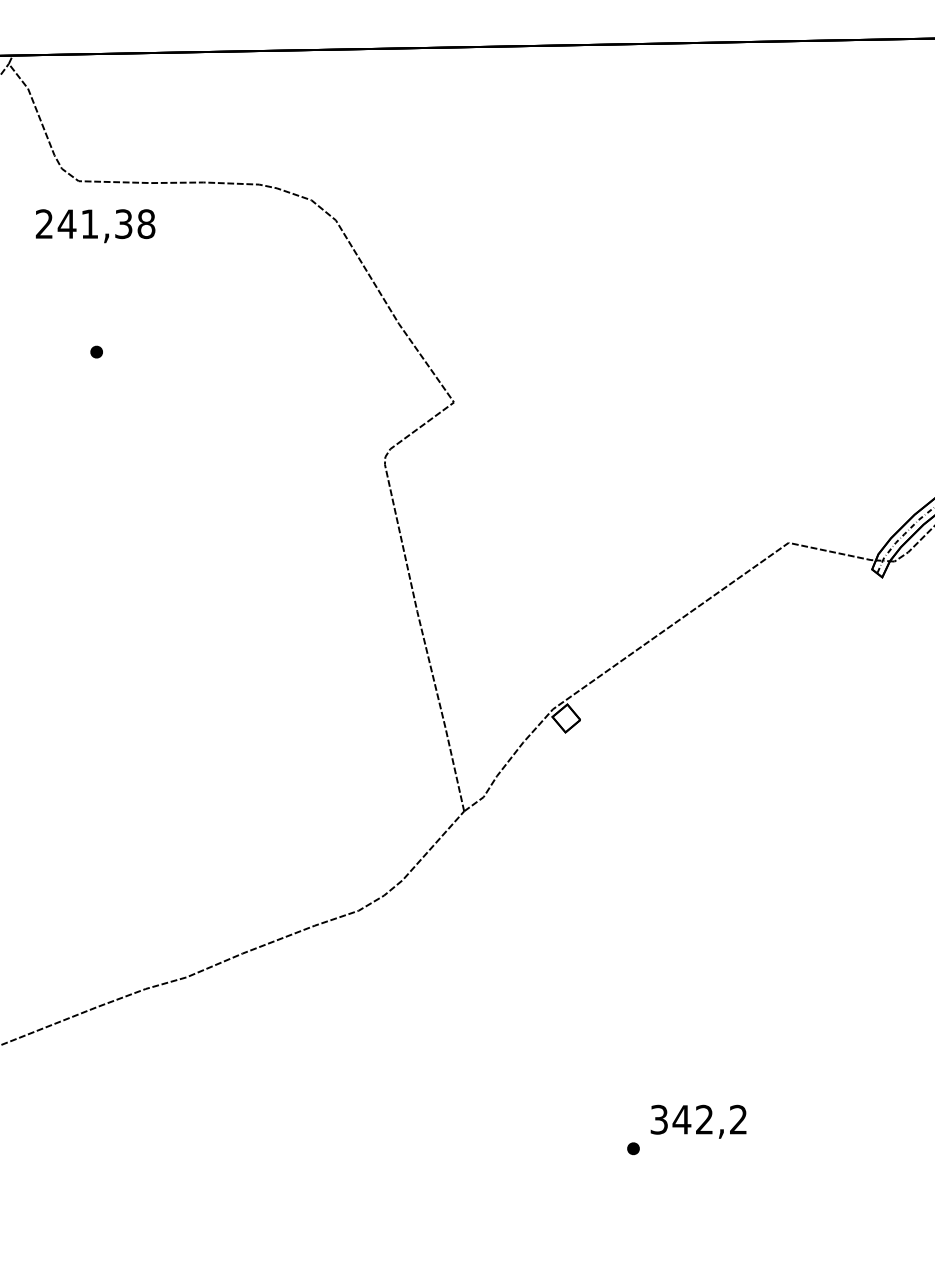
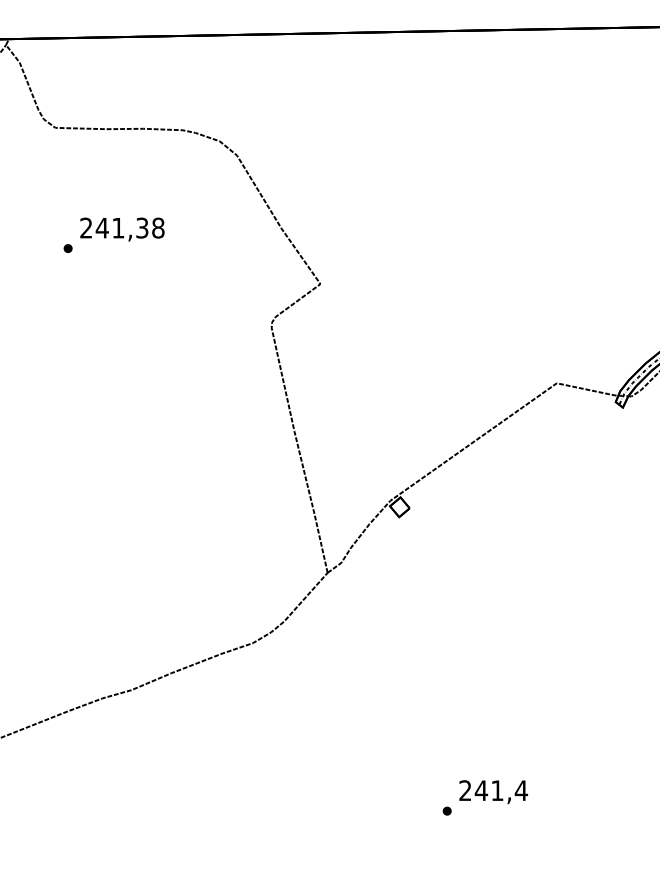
text: (95, 226) -> (122, 229), moved
text: (698, 1119) -> (493, 790), 342,2 -> 241,4

